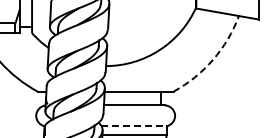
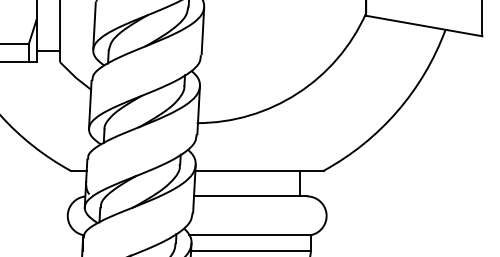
arc: (213, 59) -> (398, 110), dashed -> solid
line: (134, 126) -> (250, 235), dashed -> solid

